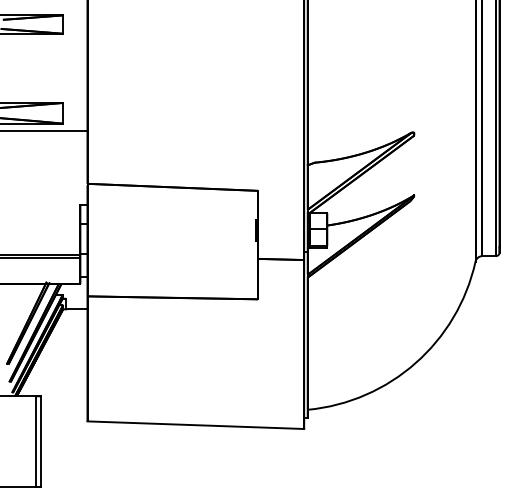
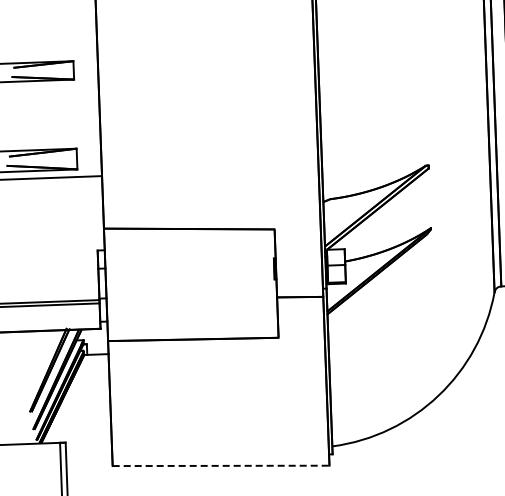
line: (196, 425) -> (221, 466), solid -> dashed

